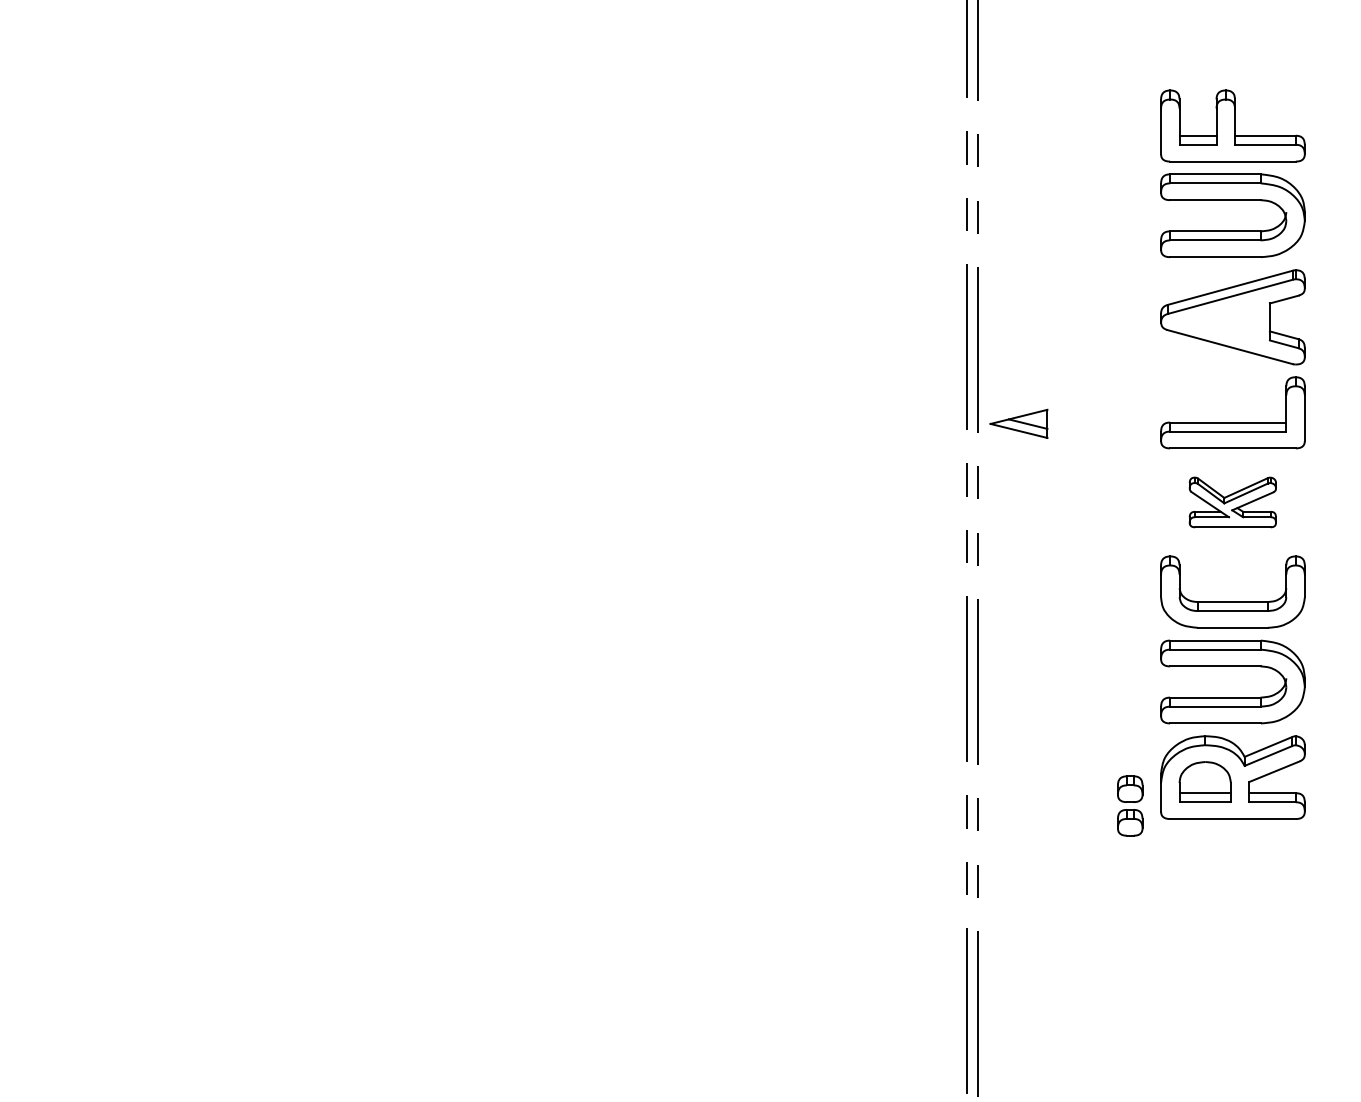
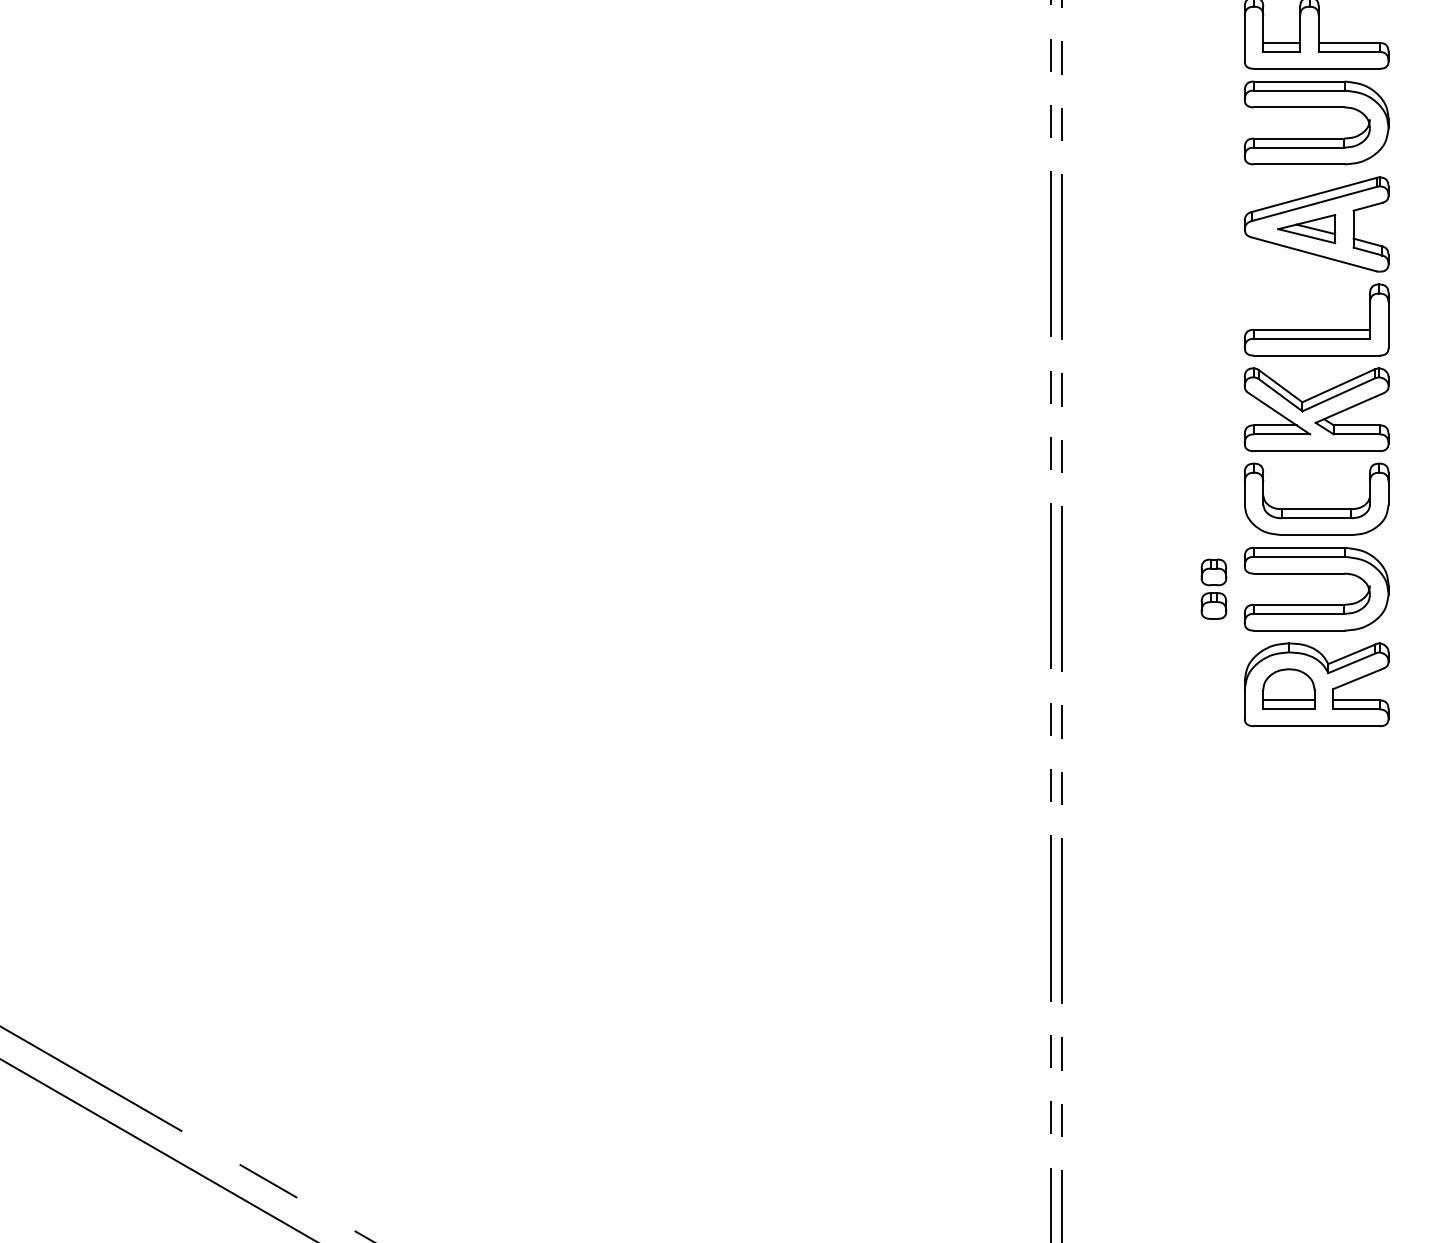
part: (1018, 424) -> (1306, 229), moved
part: (1232, 502) -> (1316, 409), size x1.67
part: (1129, 805) -> (1213, 588), moved

